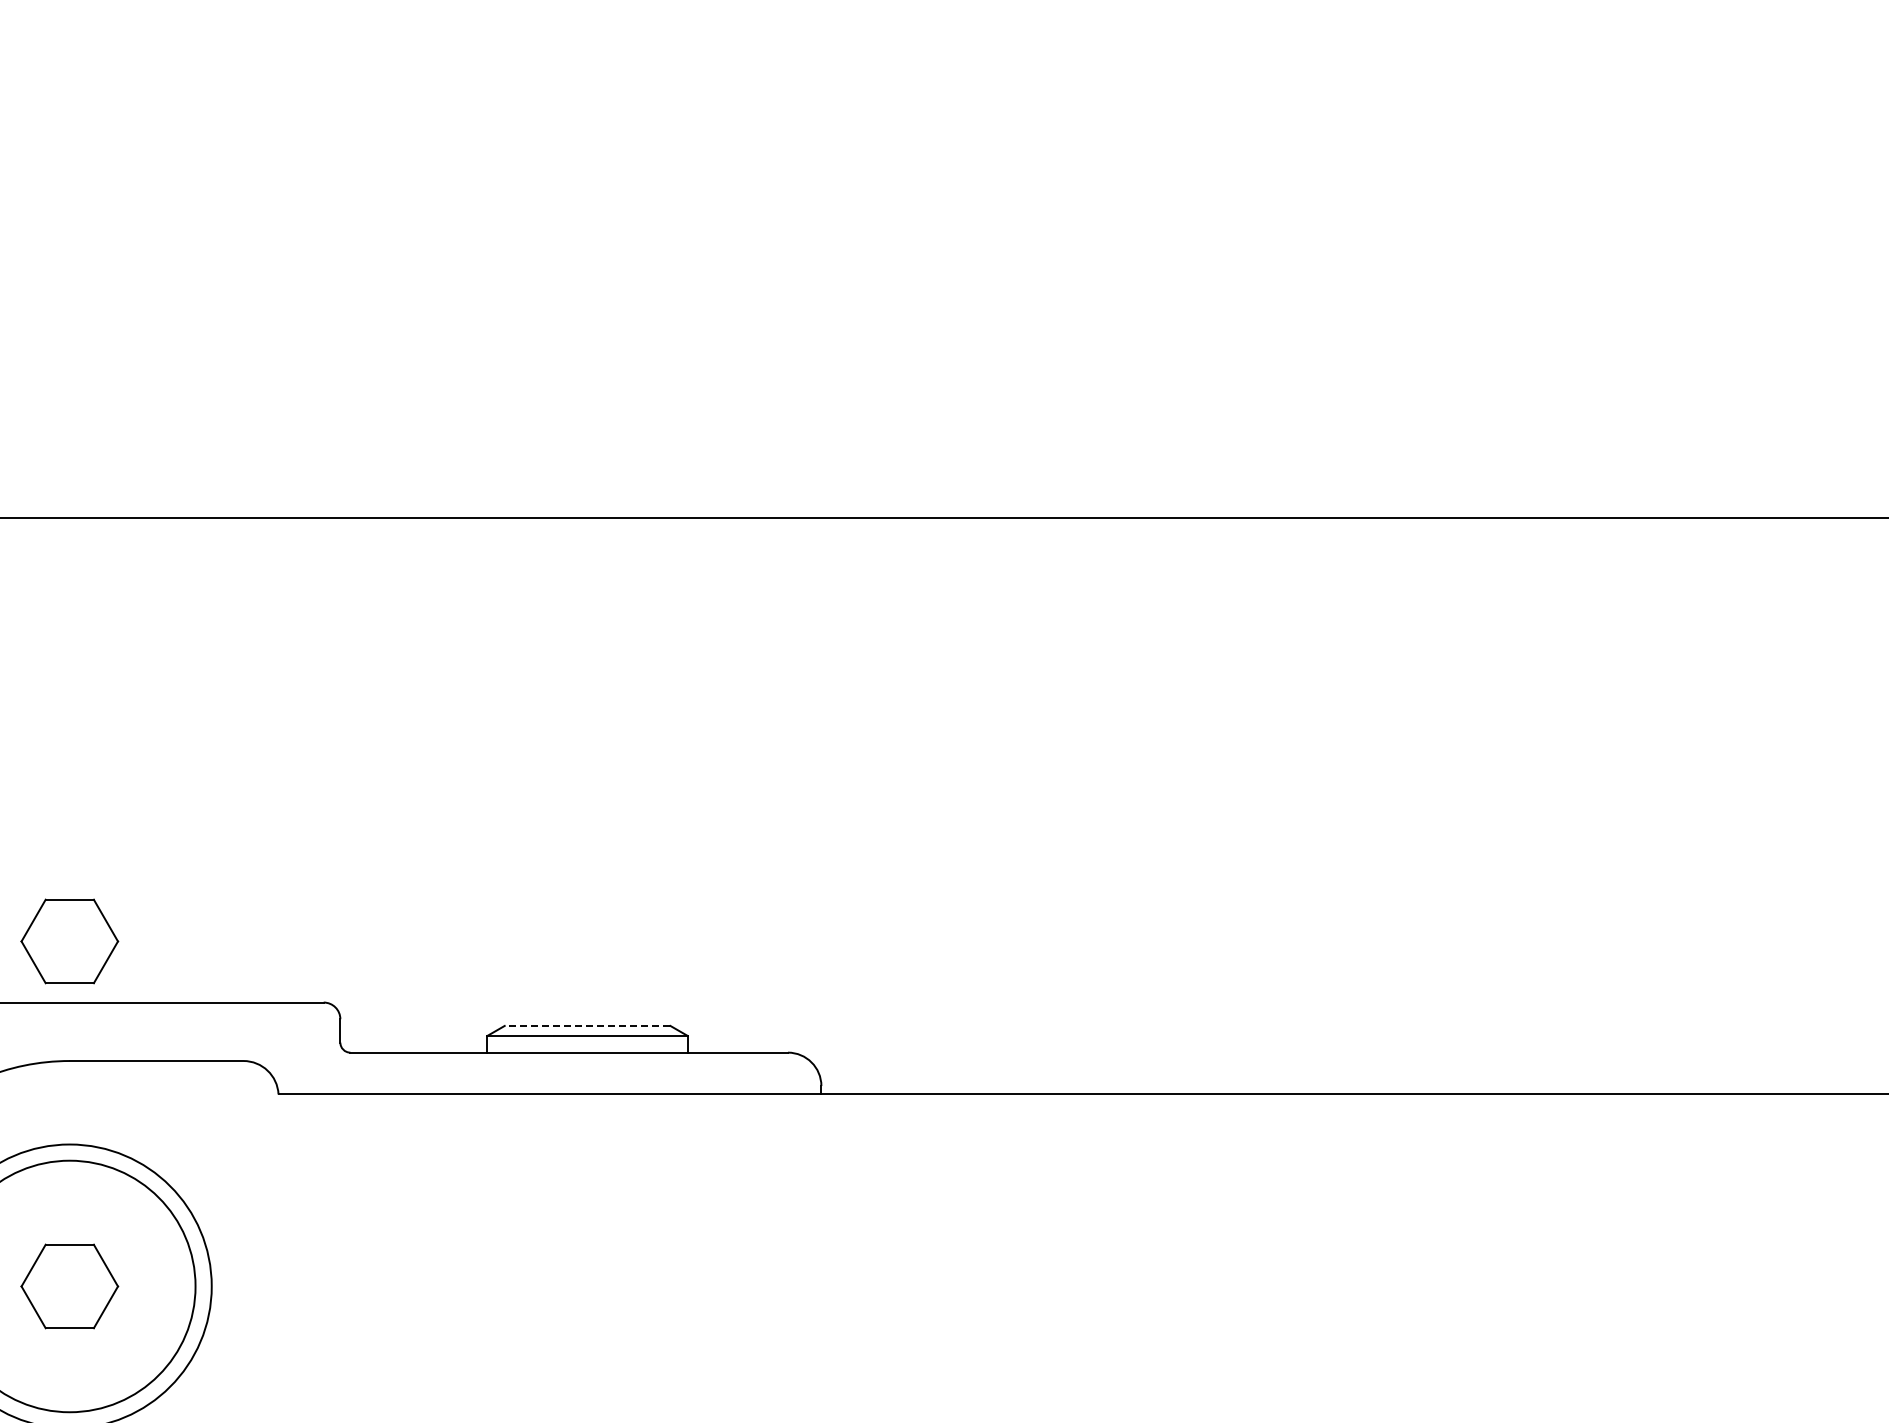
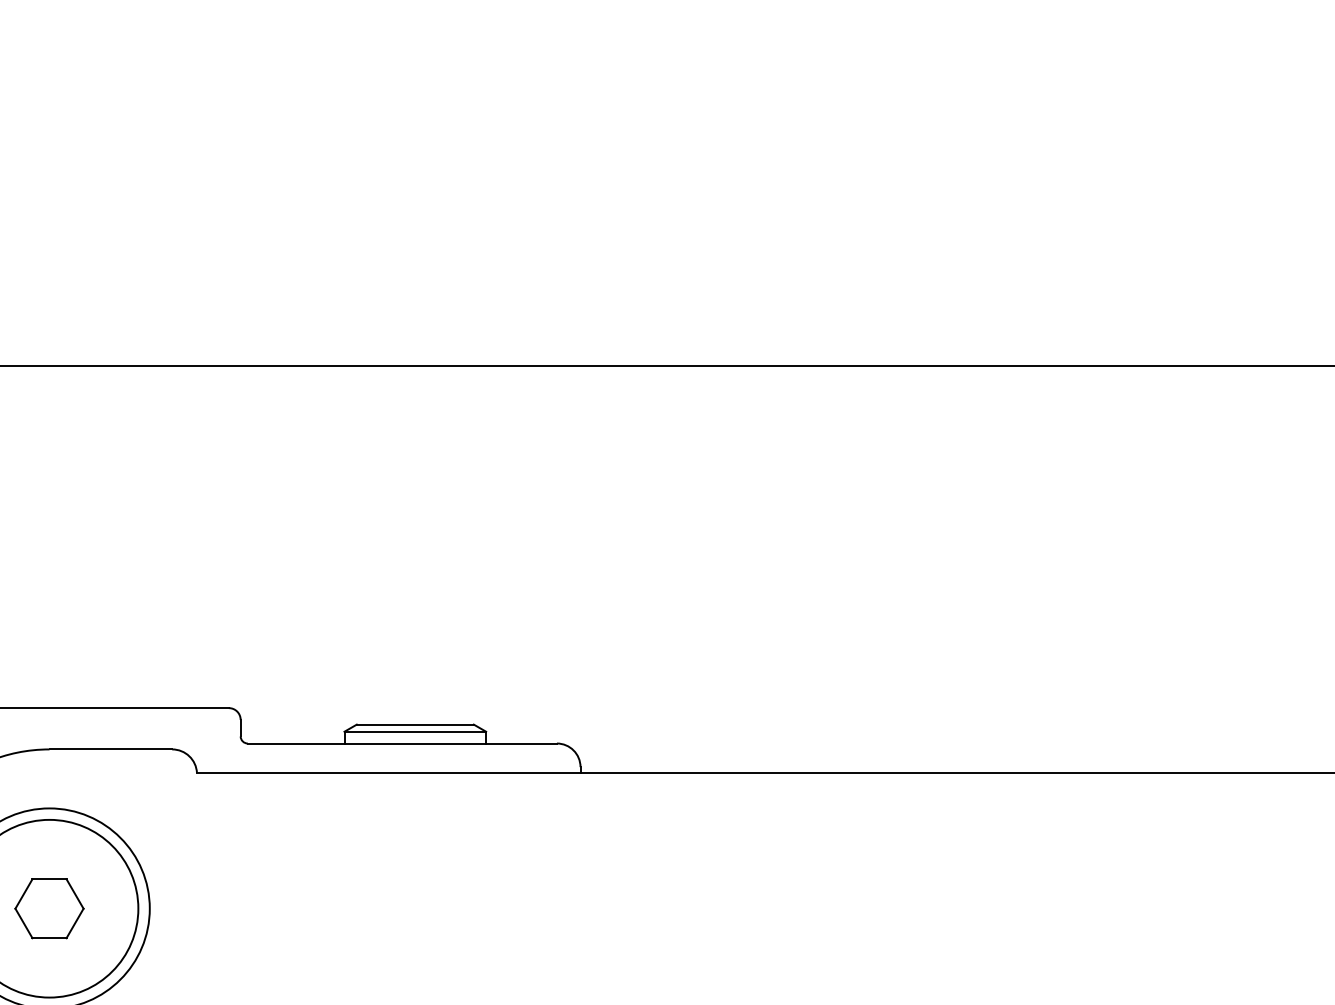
part: (69, 941) -> (49, 664), removed
line: (587, 1025) -> (415, 724), dashed -> solid

